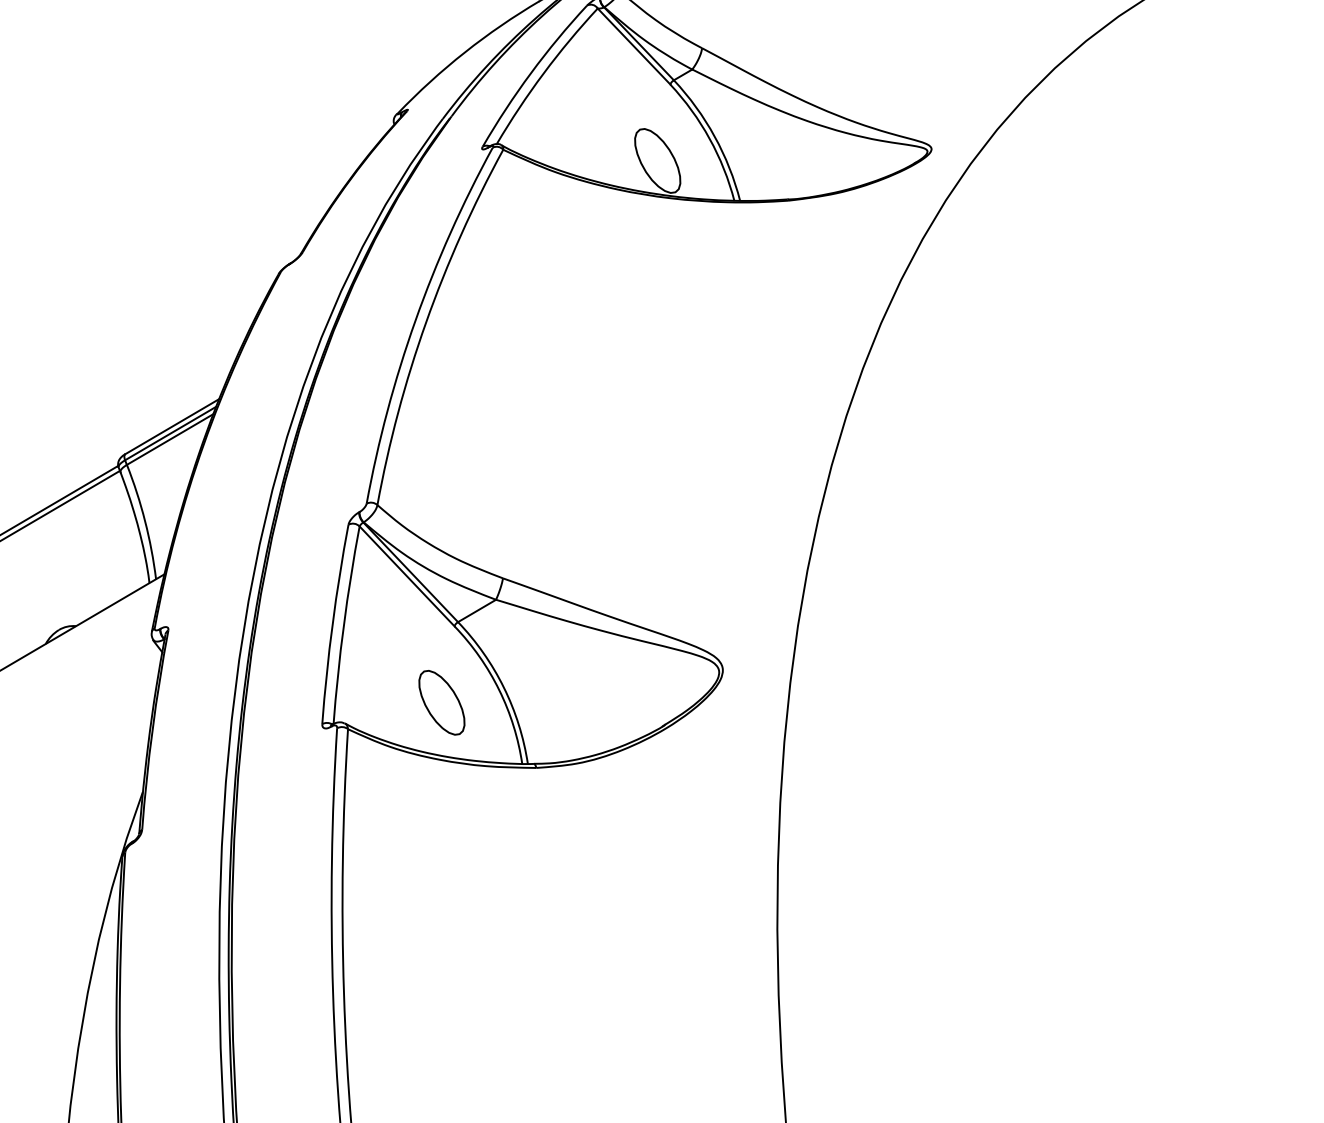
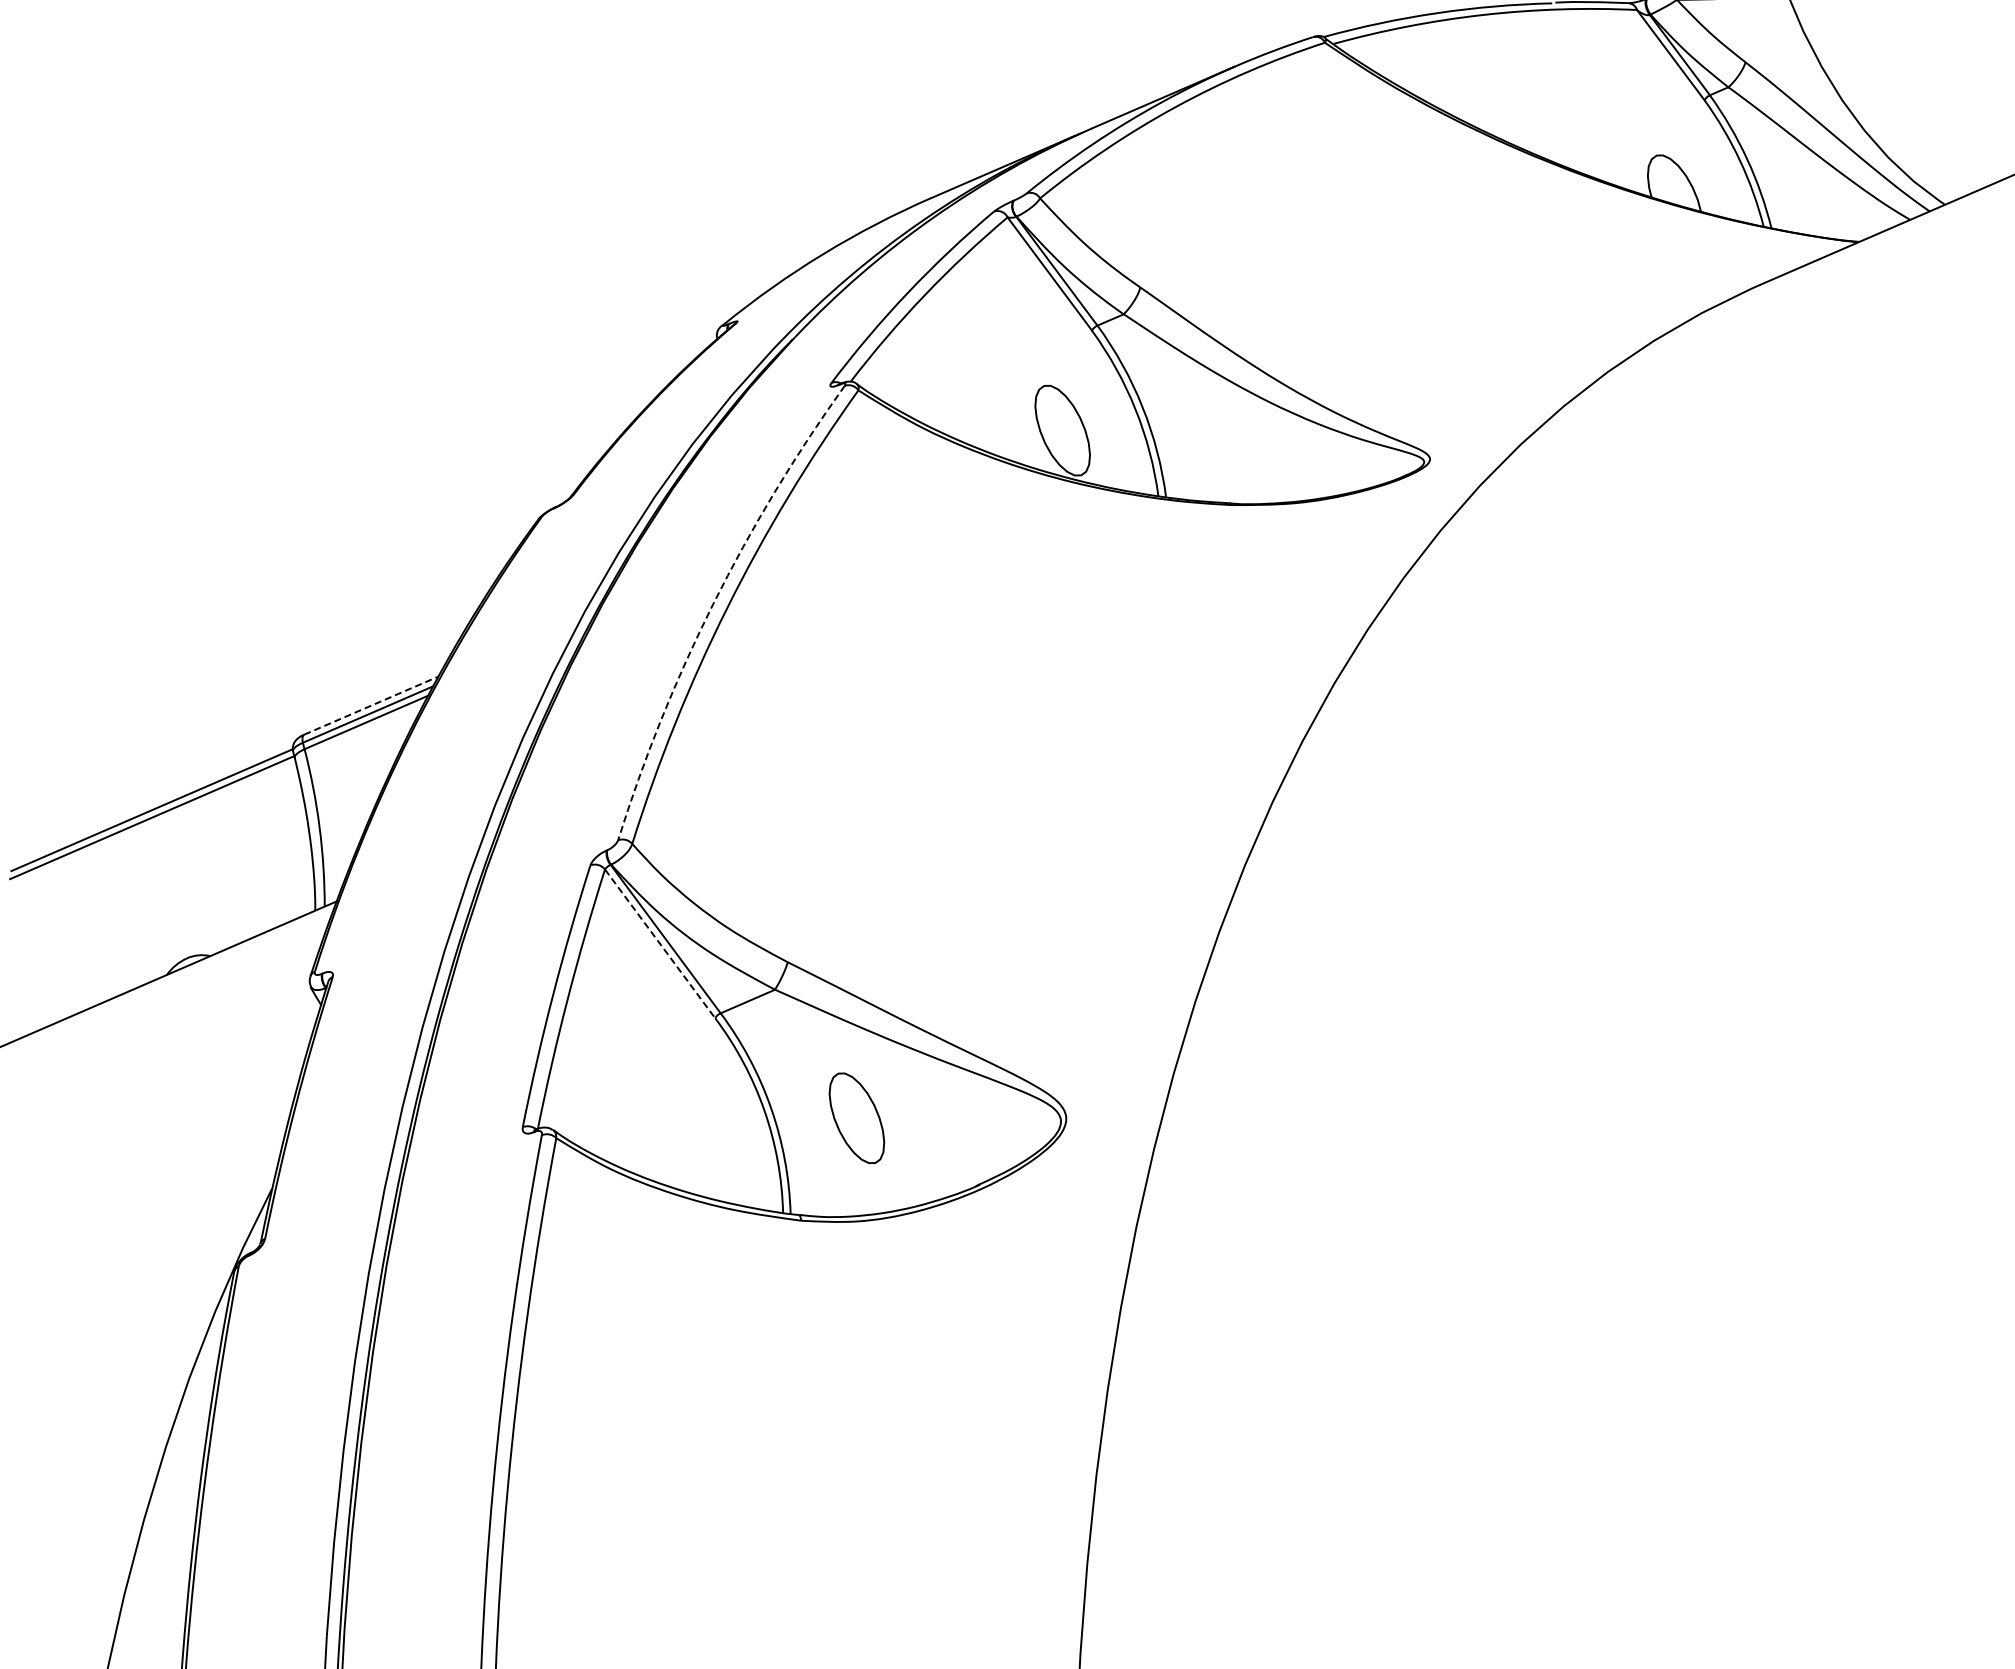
arc: (415, 320) -> (713, 604), solid -> dashed
line: (172, 426) -> (371, 705), solid -> dashed
line: (407, 576) -> (660, 943), solid -> dashed
part: (441, 702) -> (856, 1117), moved

